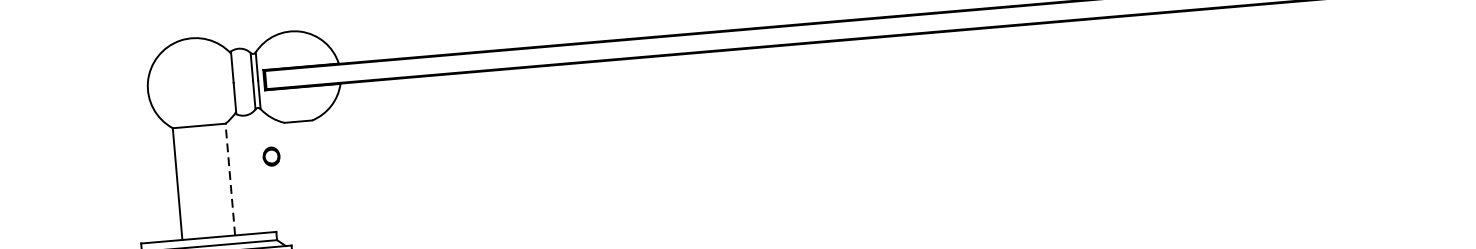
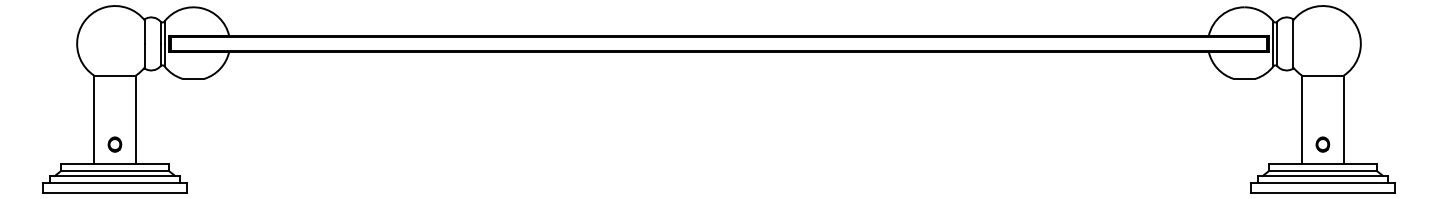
part: (270, 156) -> (114, 144), moved
line: (229, 179) -> (135, 119), dashed -> solid

